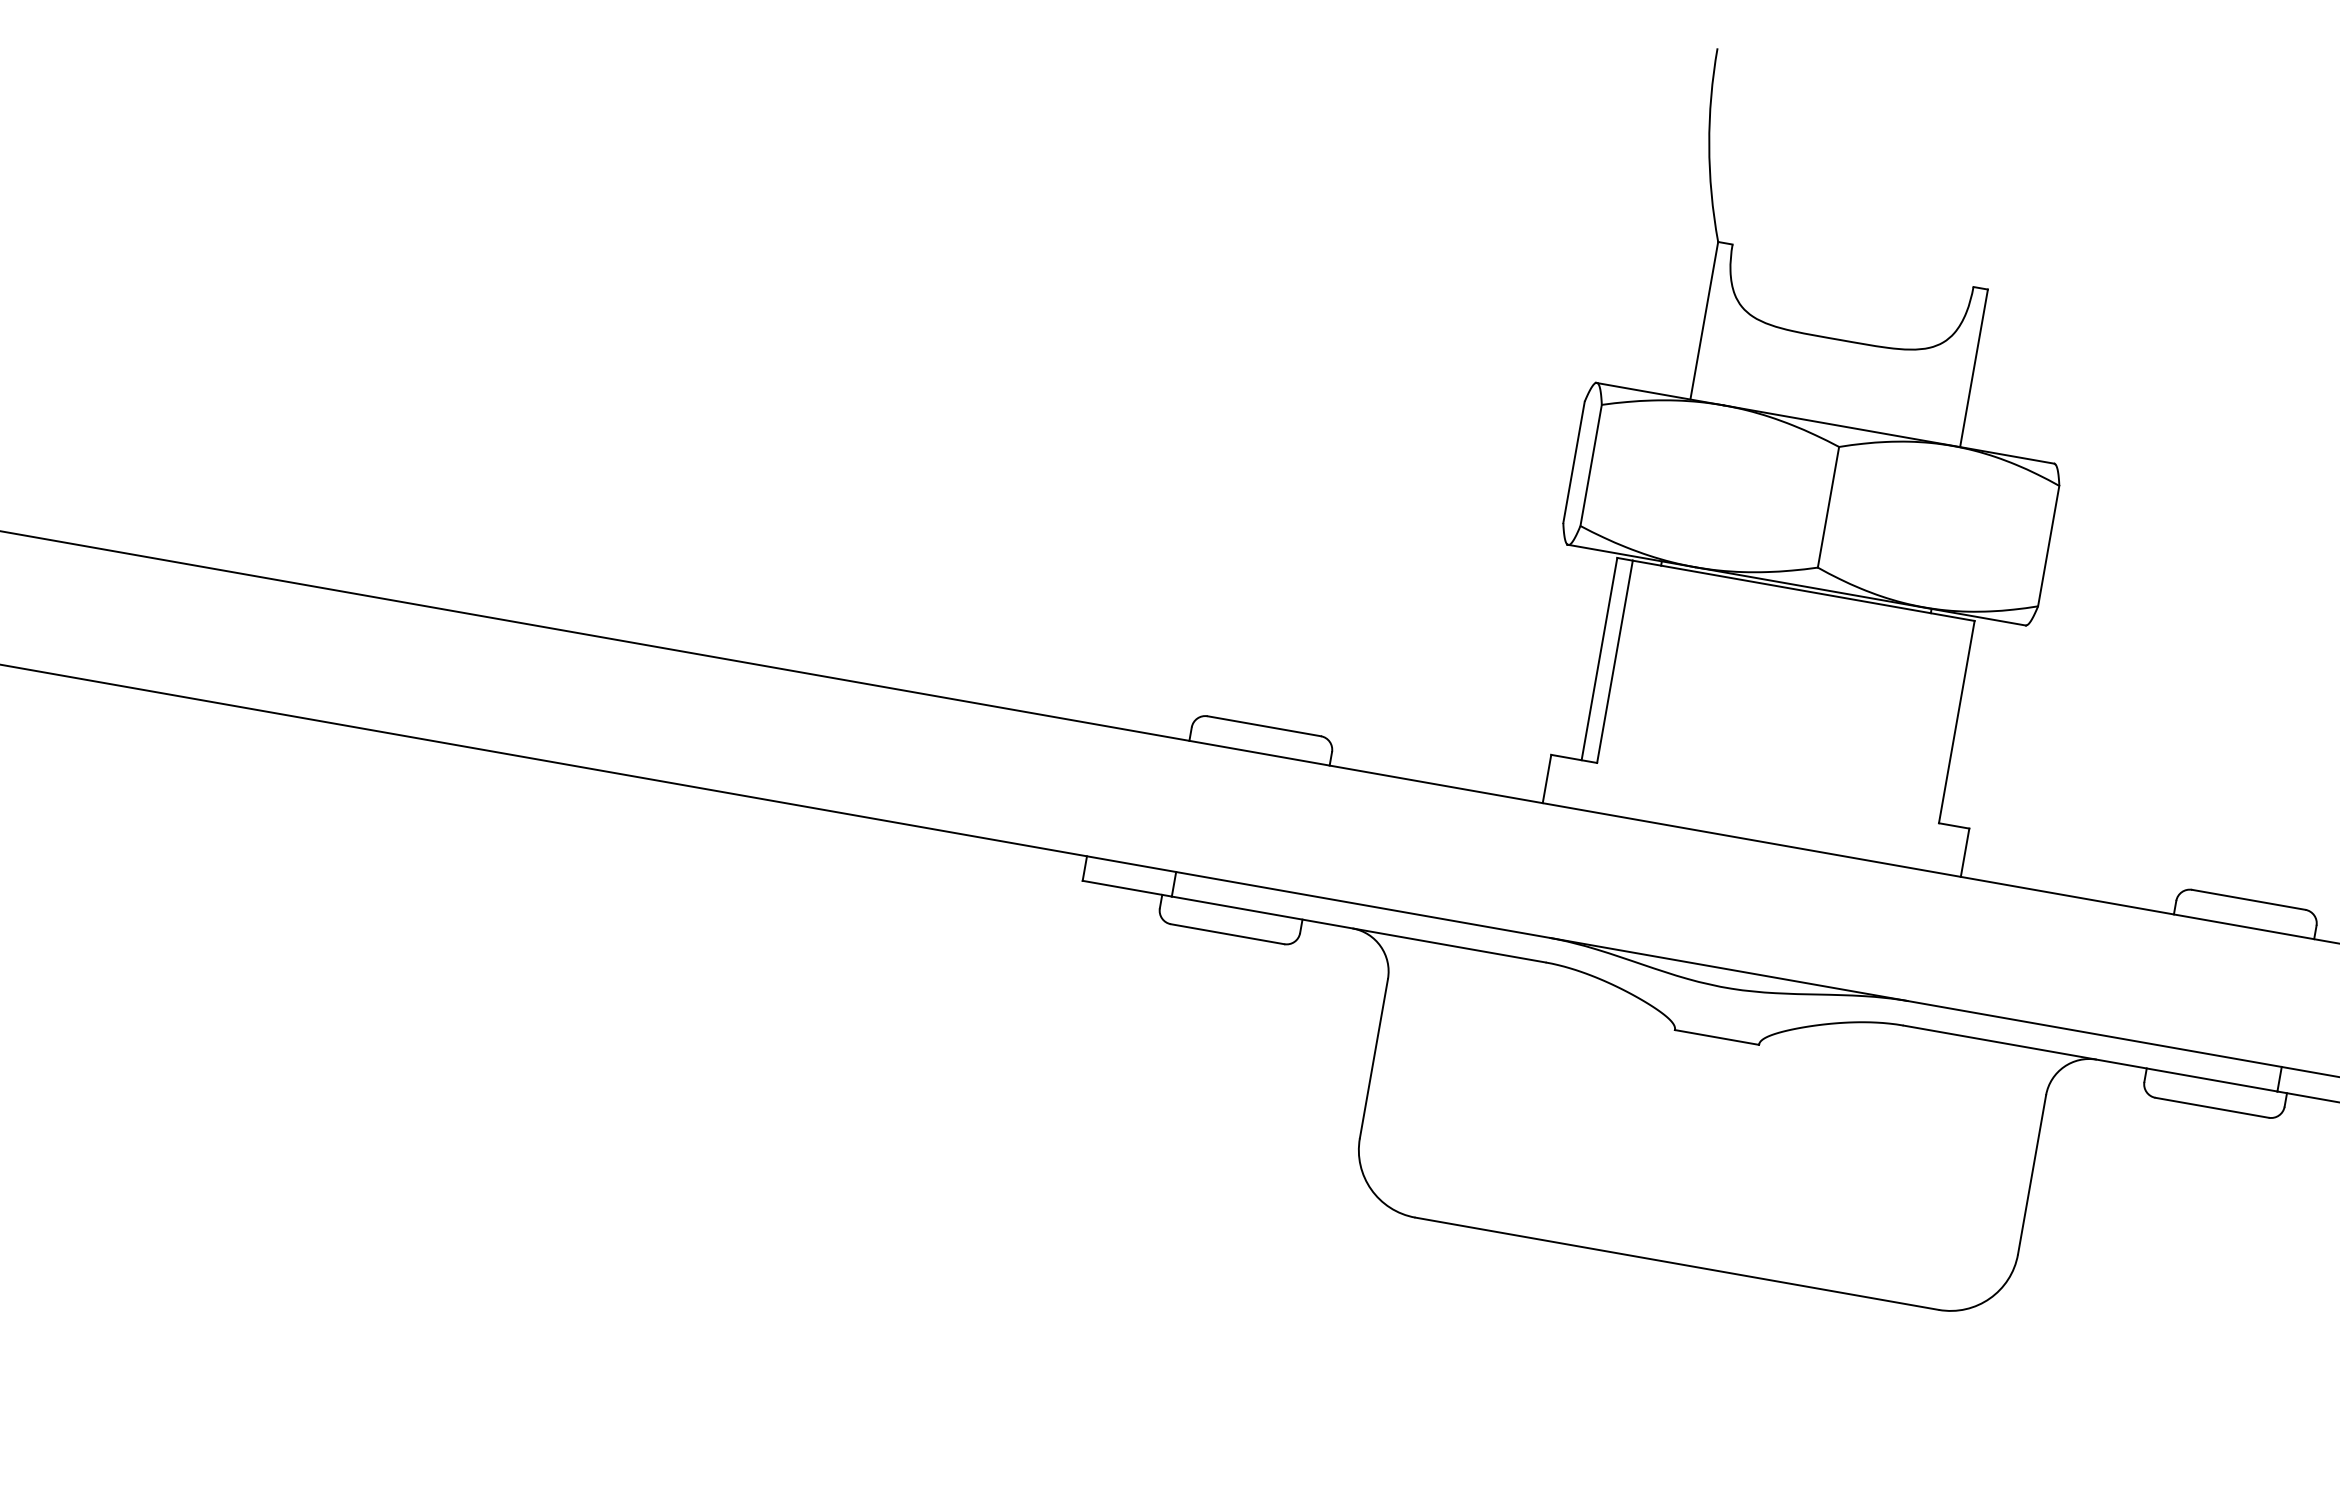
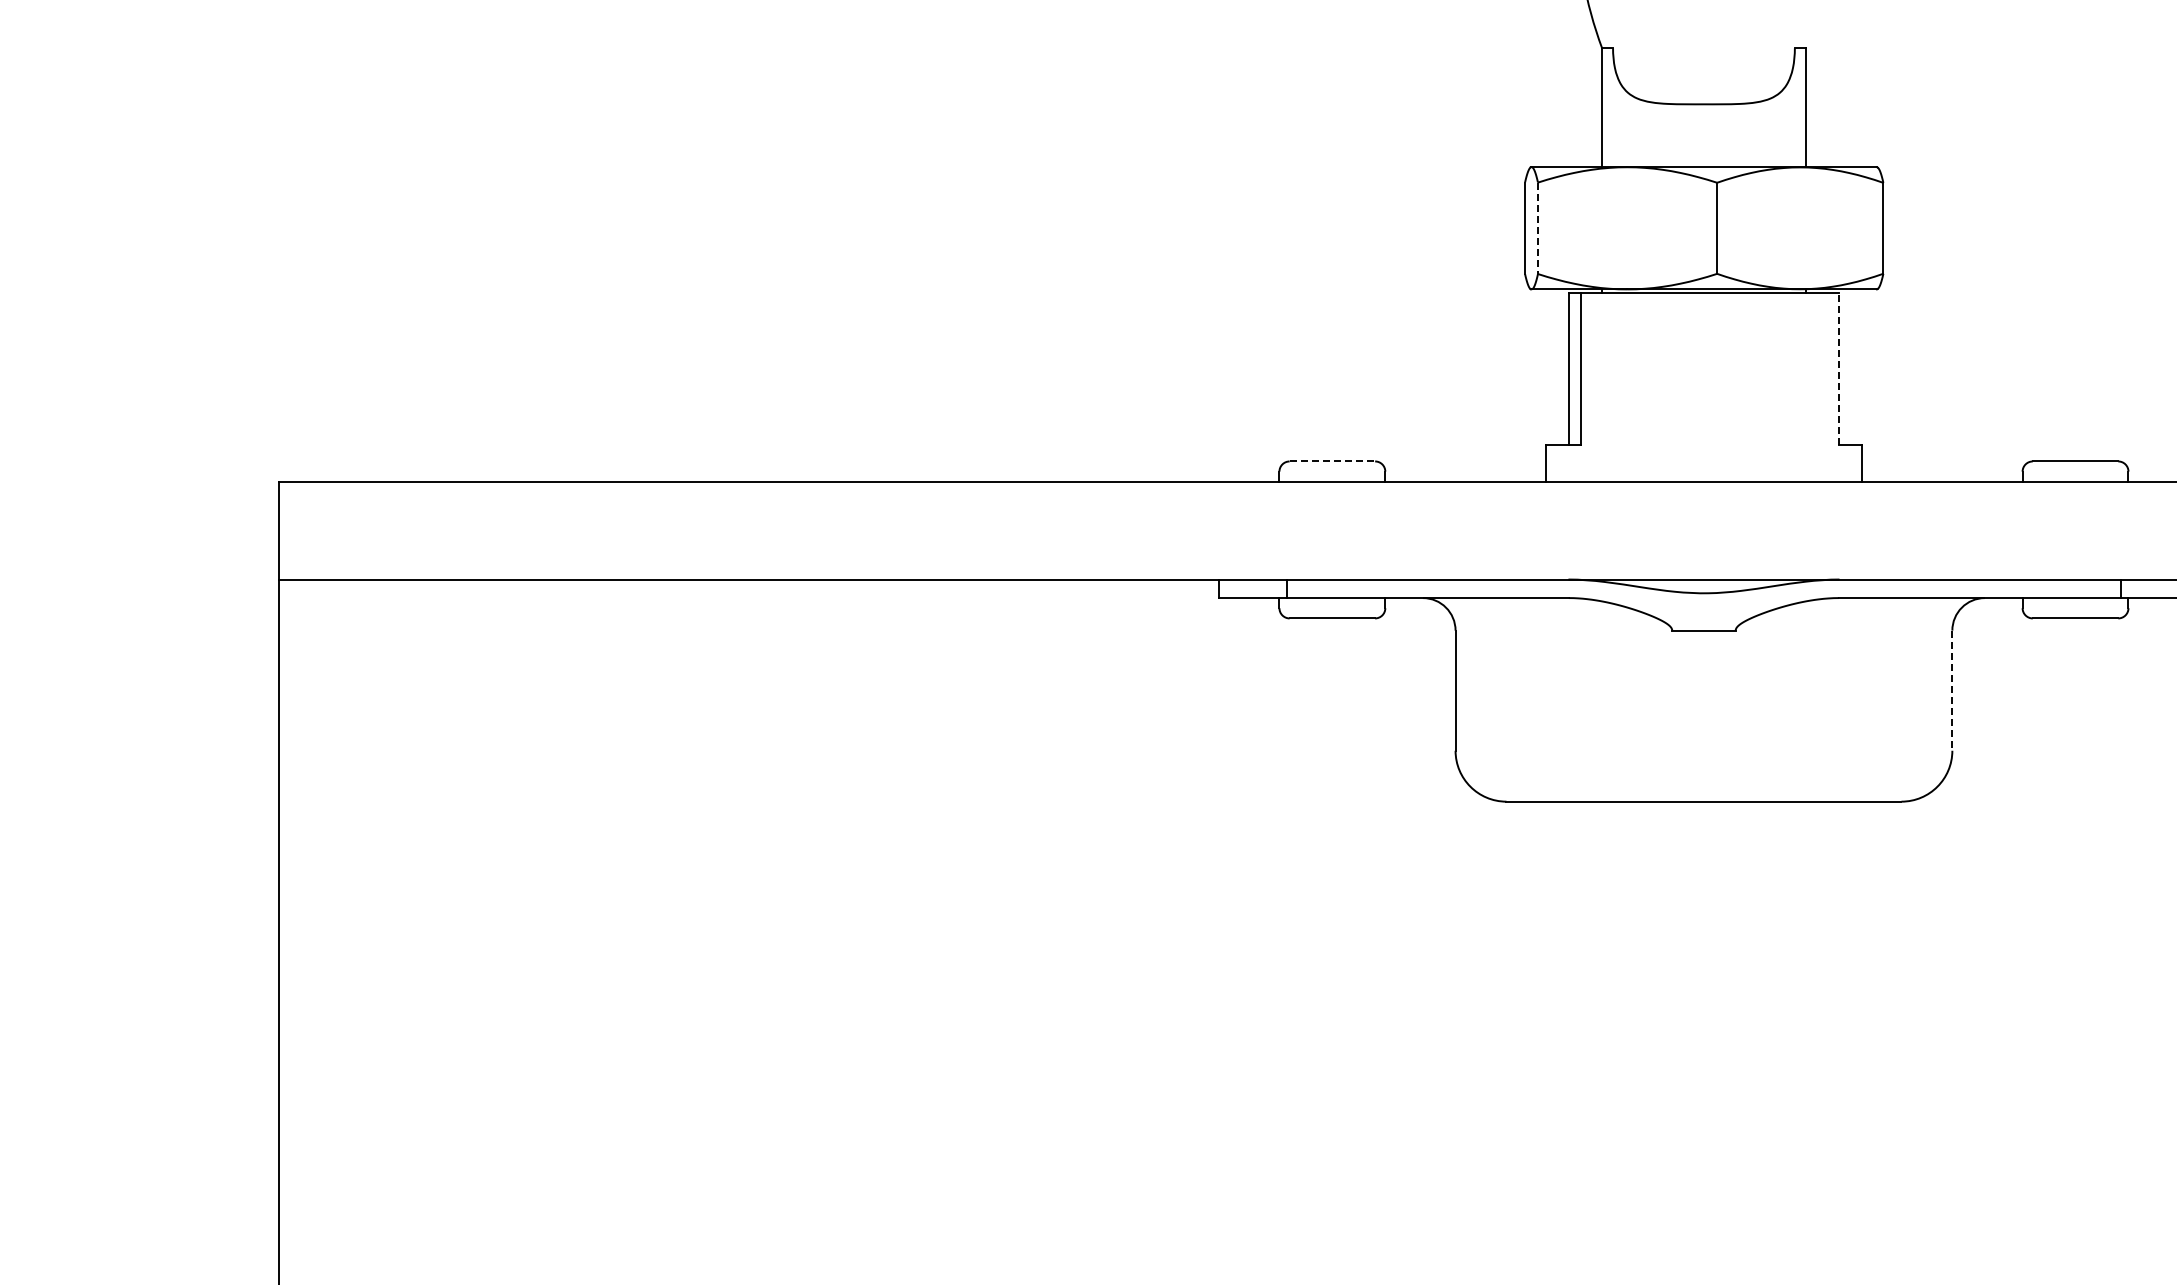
line: (1591, 465) -> (1538, 228), solid -> dashed
line: (1956, 721) -> (1838, 368), solid -> dashed
line: (1264, 726) -> (1332, 461), solid -> dashed
line: (2032, 1175) -> (1952, 691), solid -> dashed

